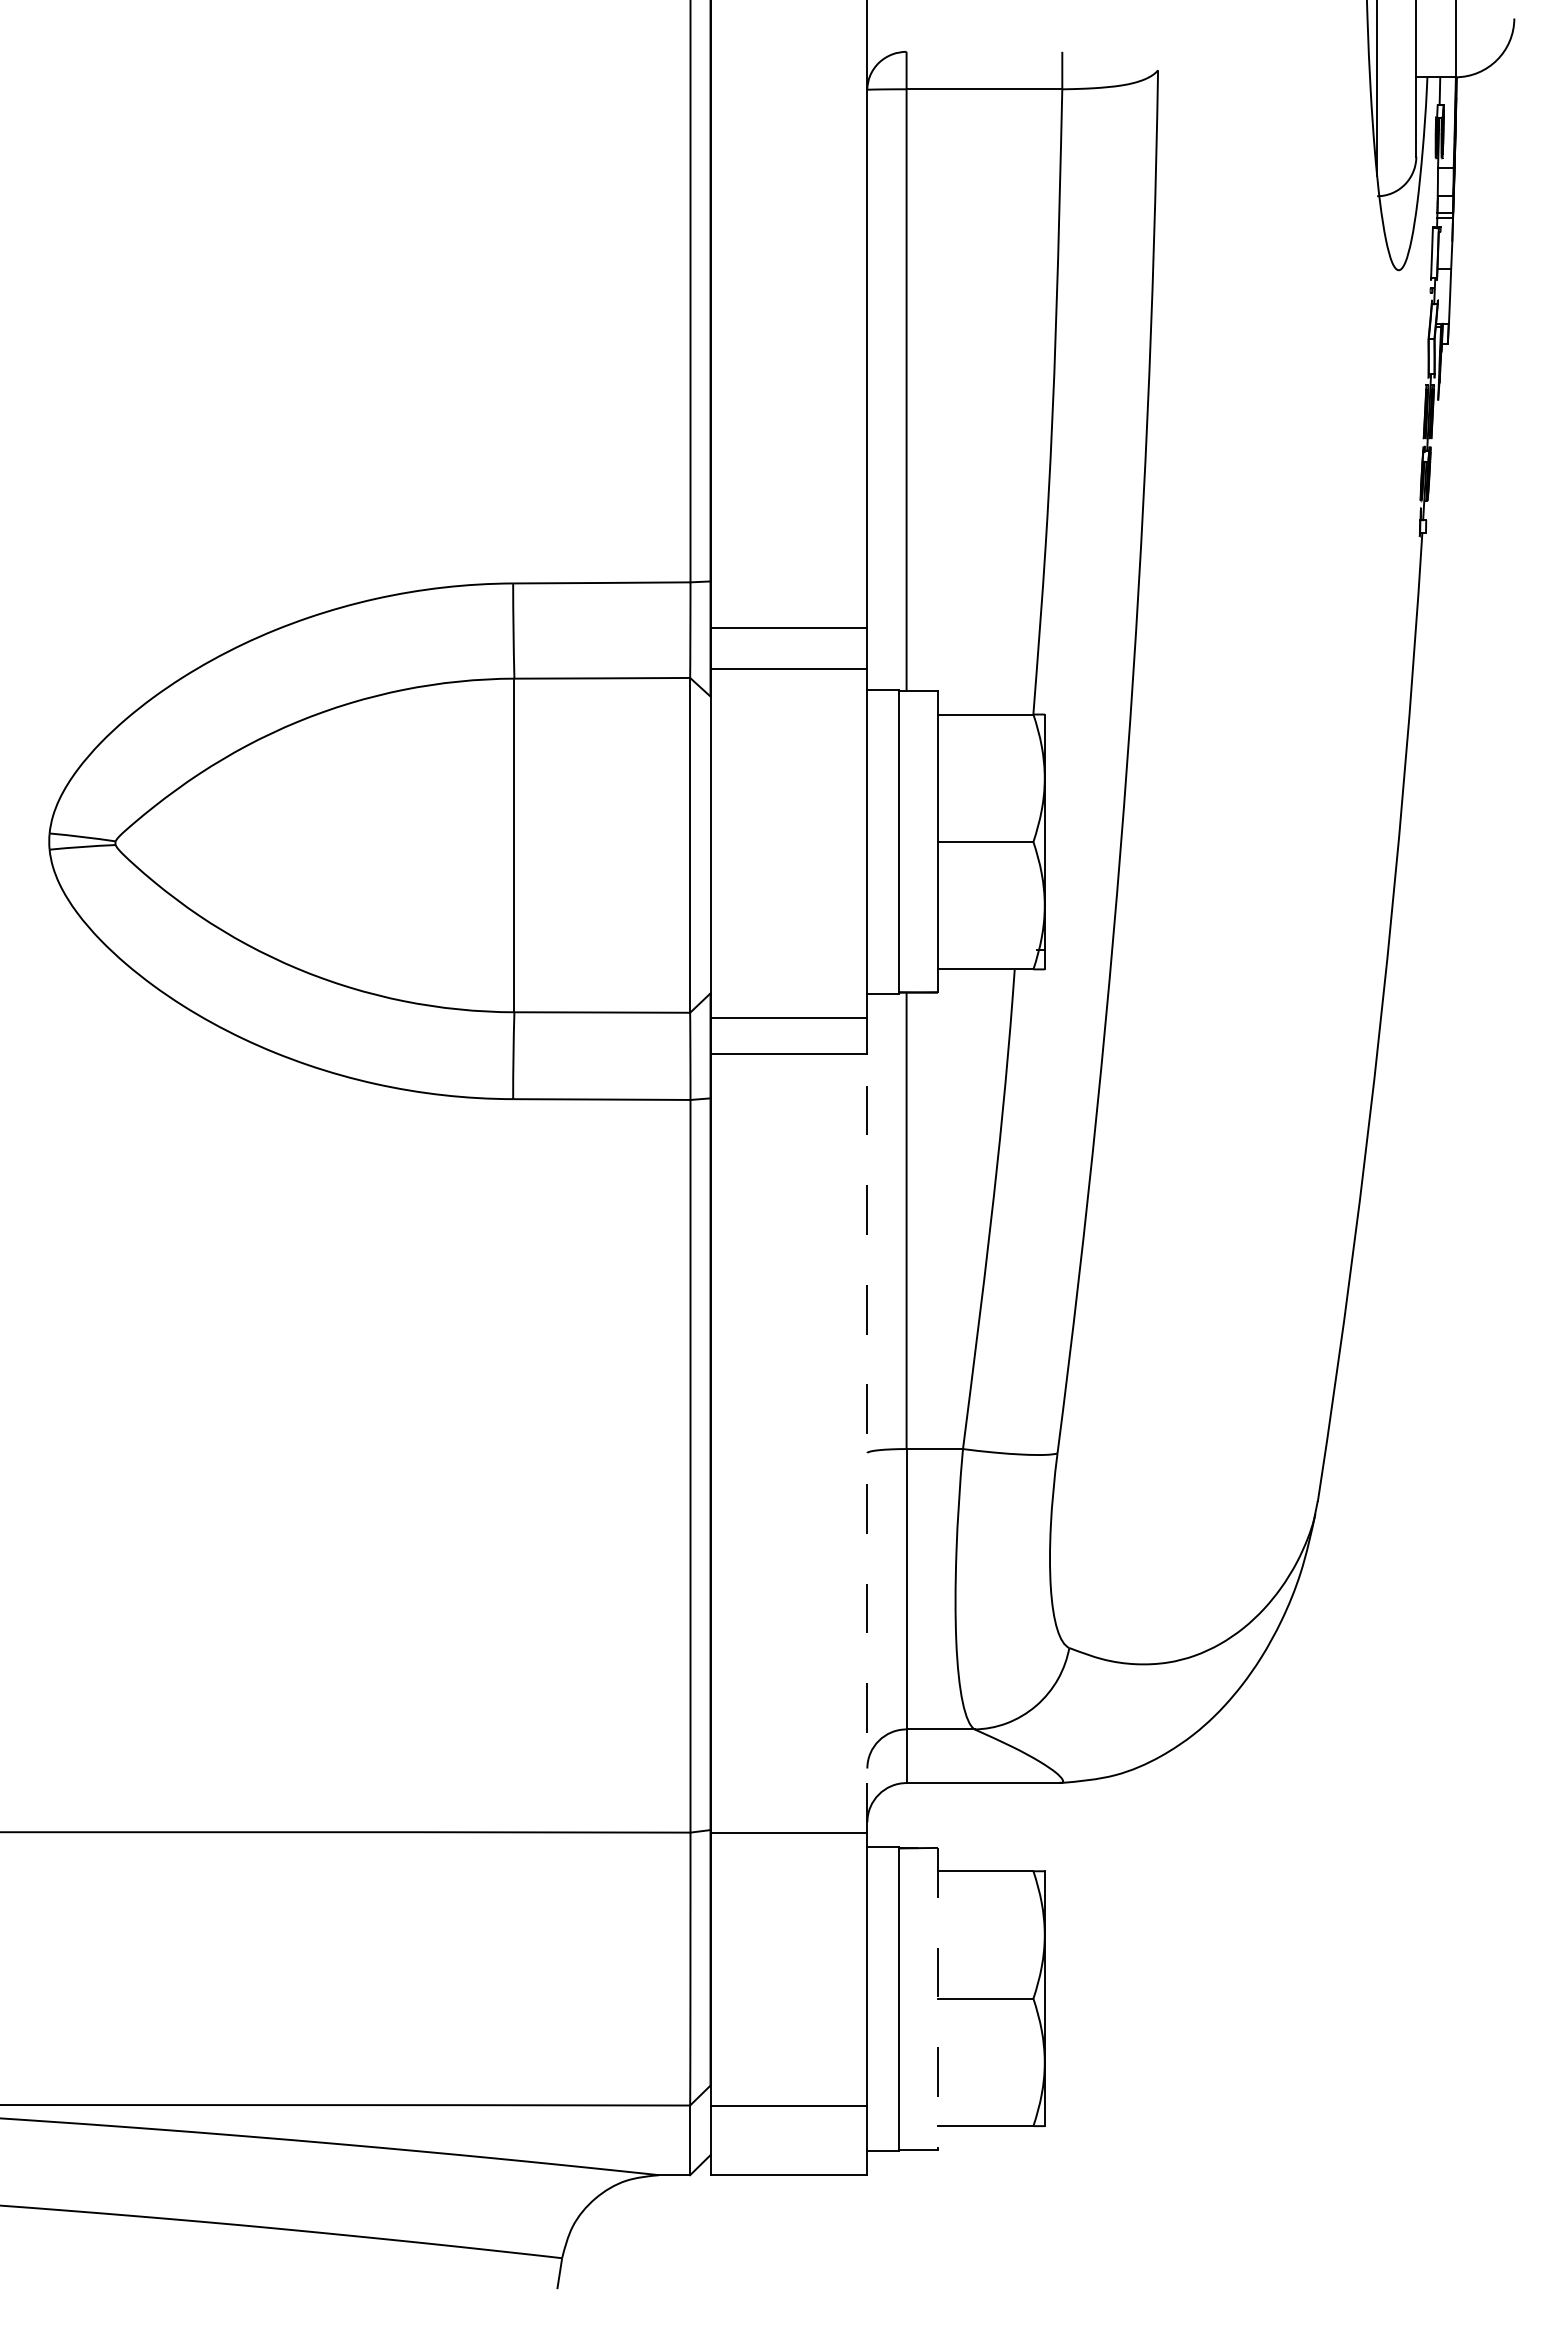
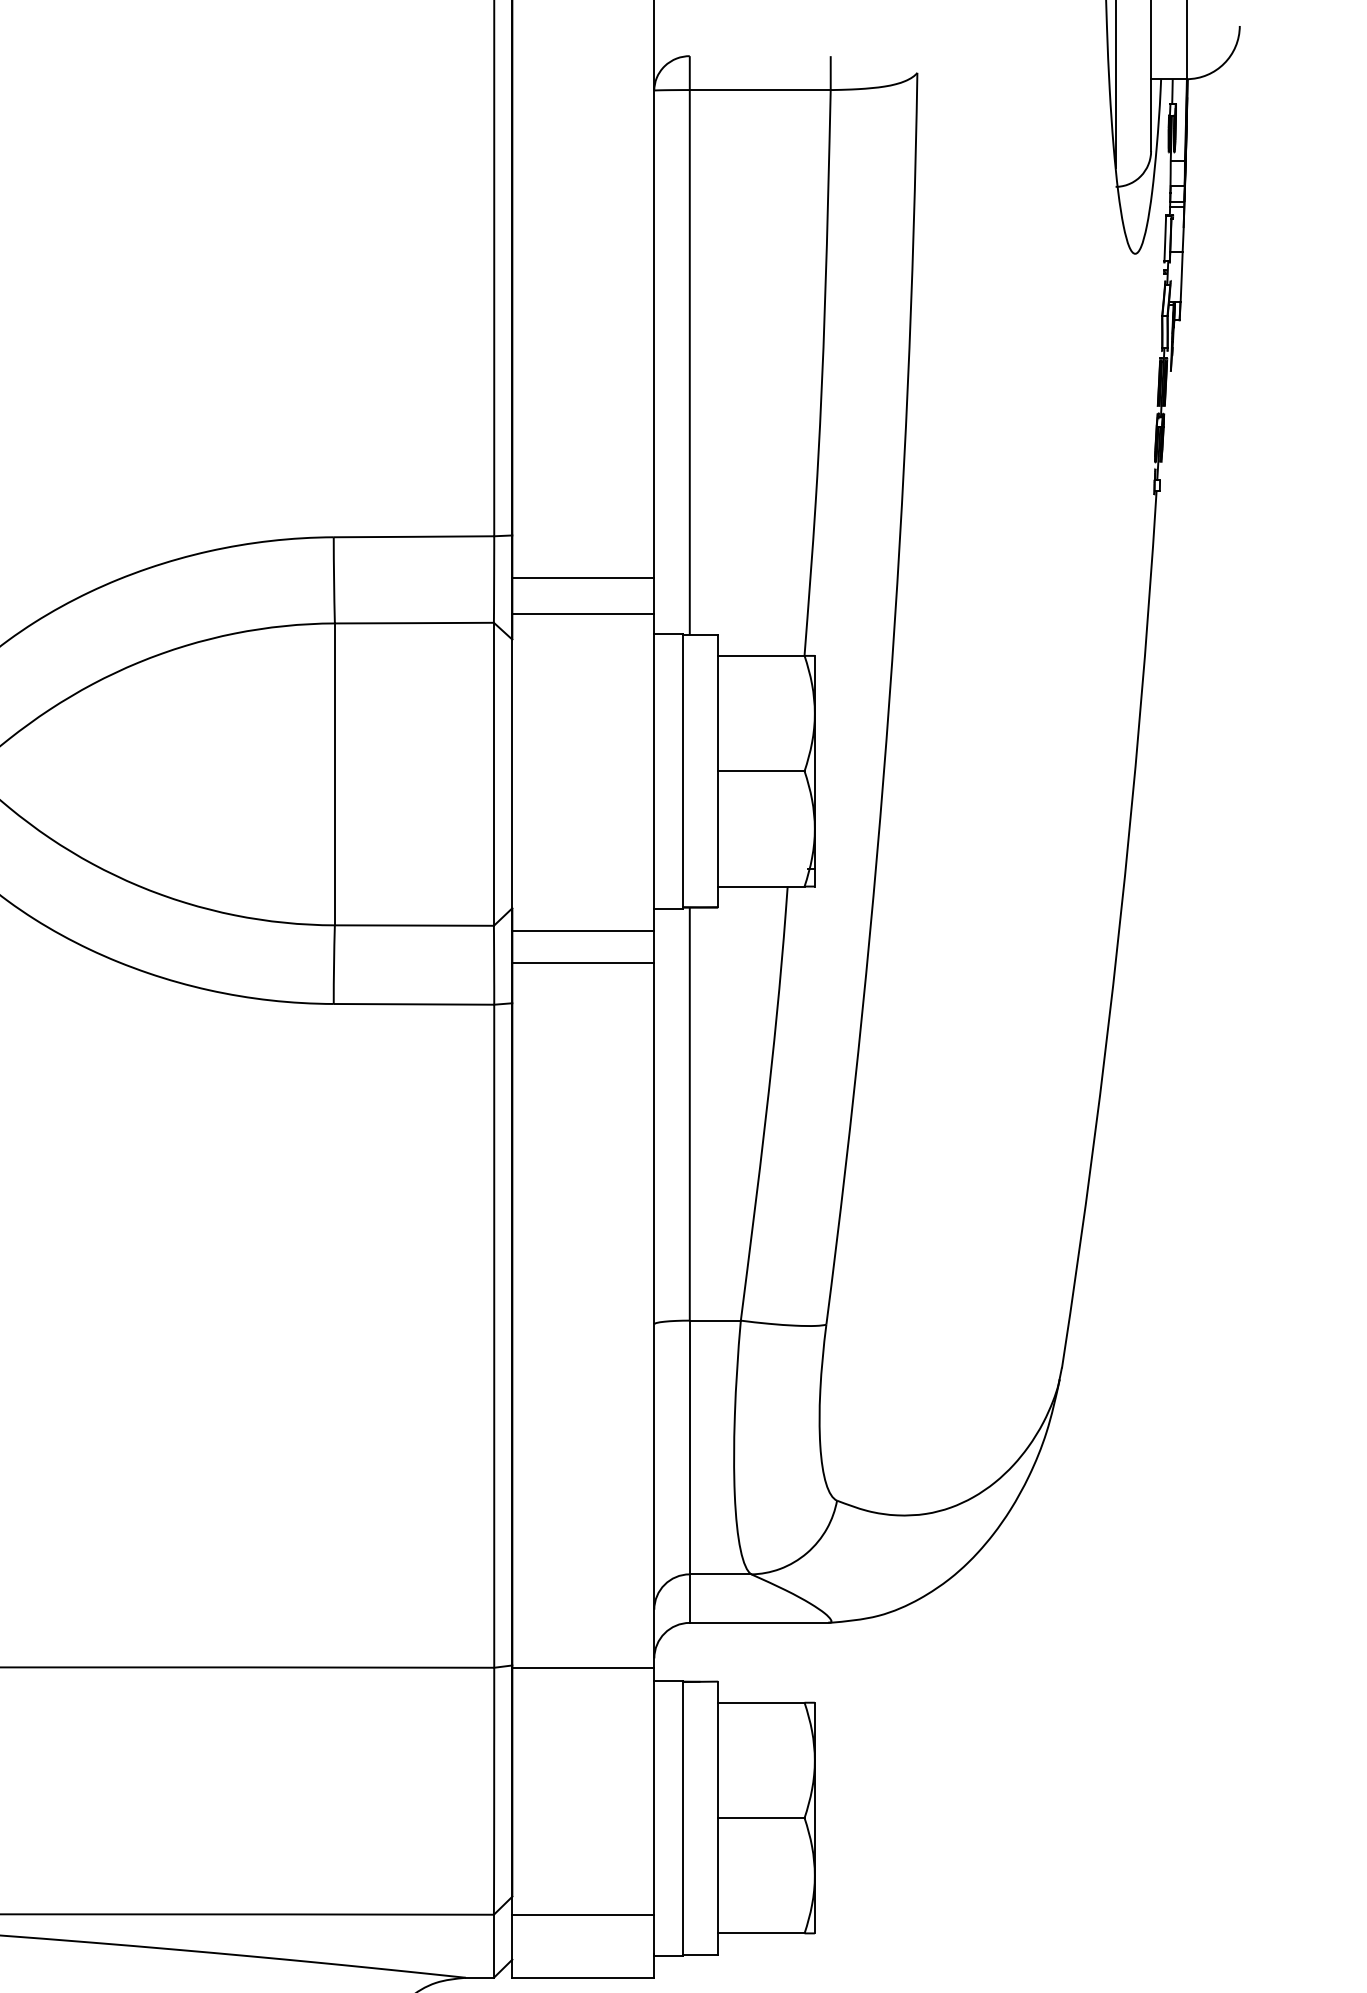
line: (867, 1442) -> (654, 1314), dashed -> solid
line: (937, 1998) -> (717, 1817), dashed -> solid

